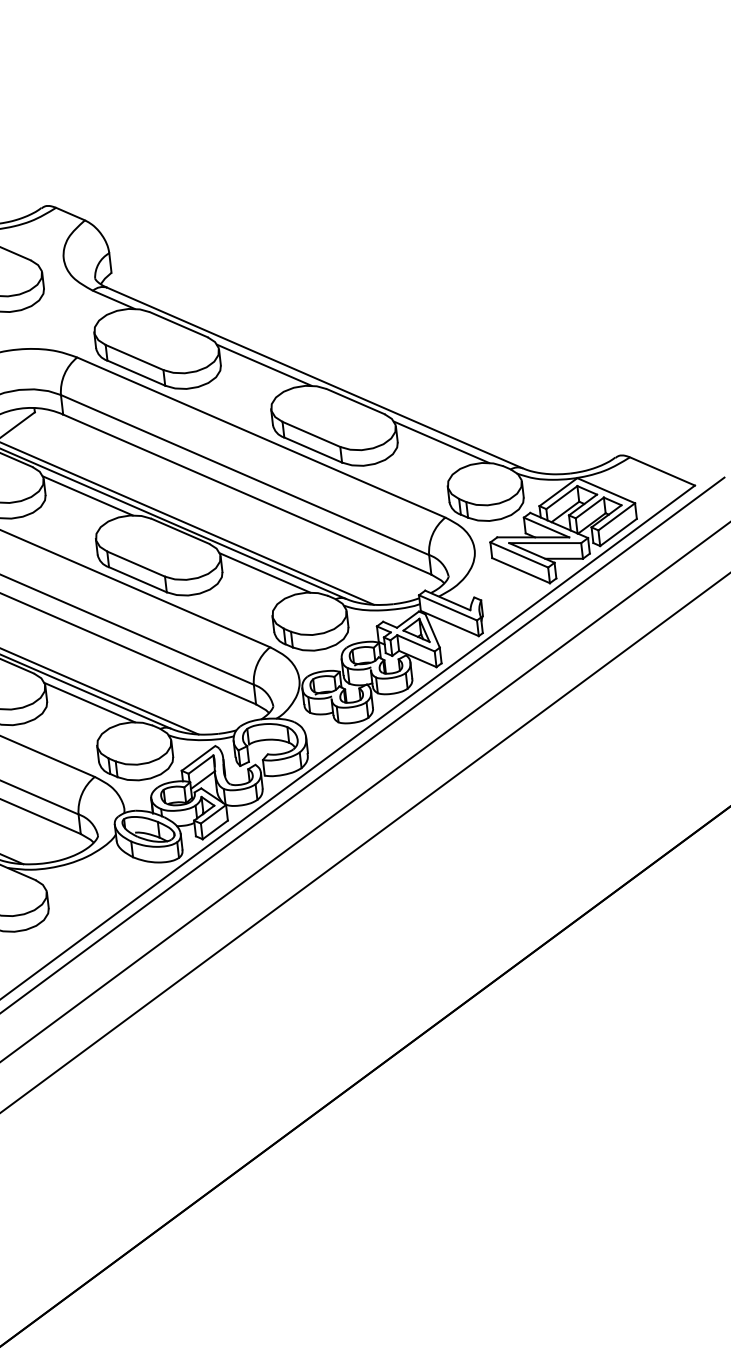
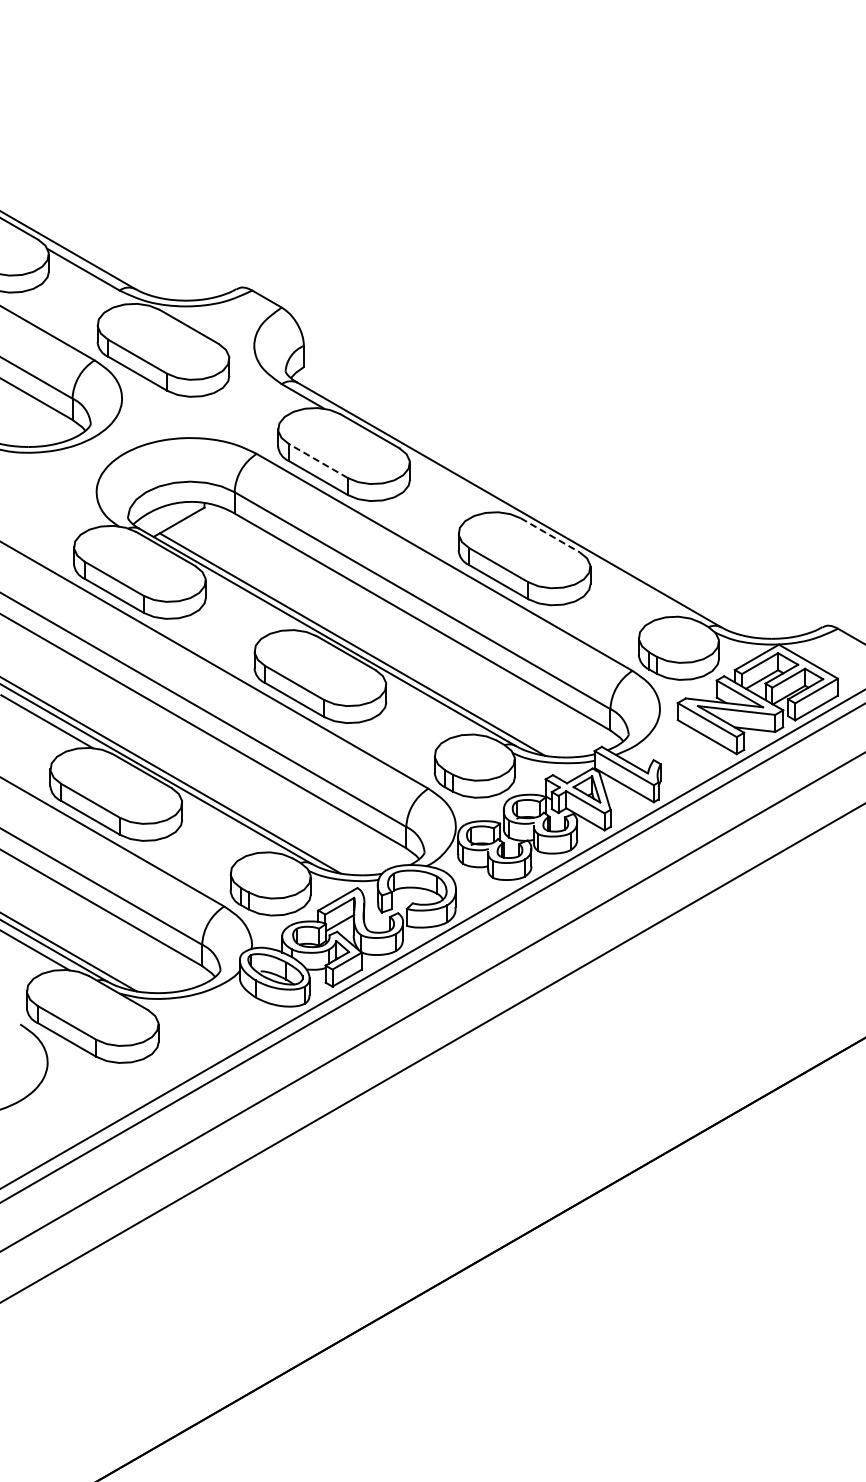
line: (133, 357) -> (317, 460), solid -> dashed
line: (264, 364) -> (456, 484), removed
line: (355, 401) -> (550, 535), solid -> dashed
line: (441, 442) -> (637, 589), removed
line: (88, 495) -> (251, 603), removed
line: (264, 572) -> (431, 707), removed
line: (89, 702) -> (227, 825), removed

